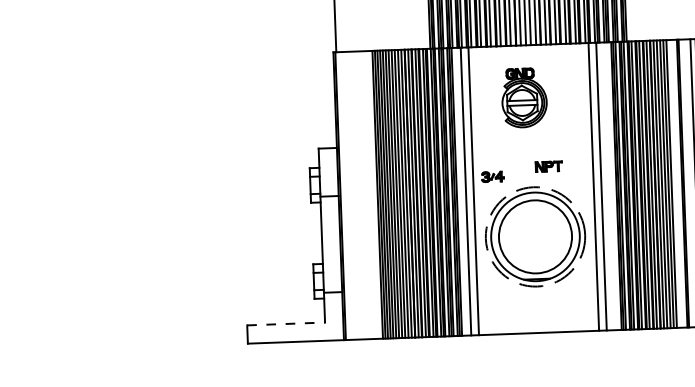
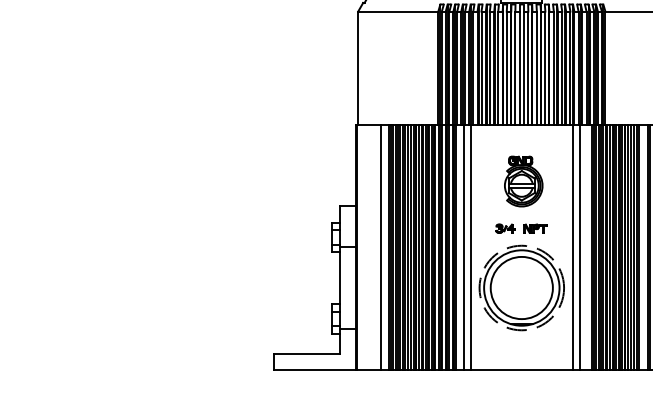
part: (524, 97) -> (523, 181), moved
part: (492, 176) -> (505, 228), moved
line: (367, 194) -> (380, 246), added
line: (286, 324) -> (307, 354), dashed -> solid

